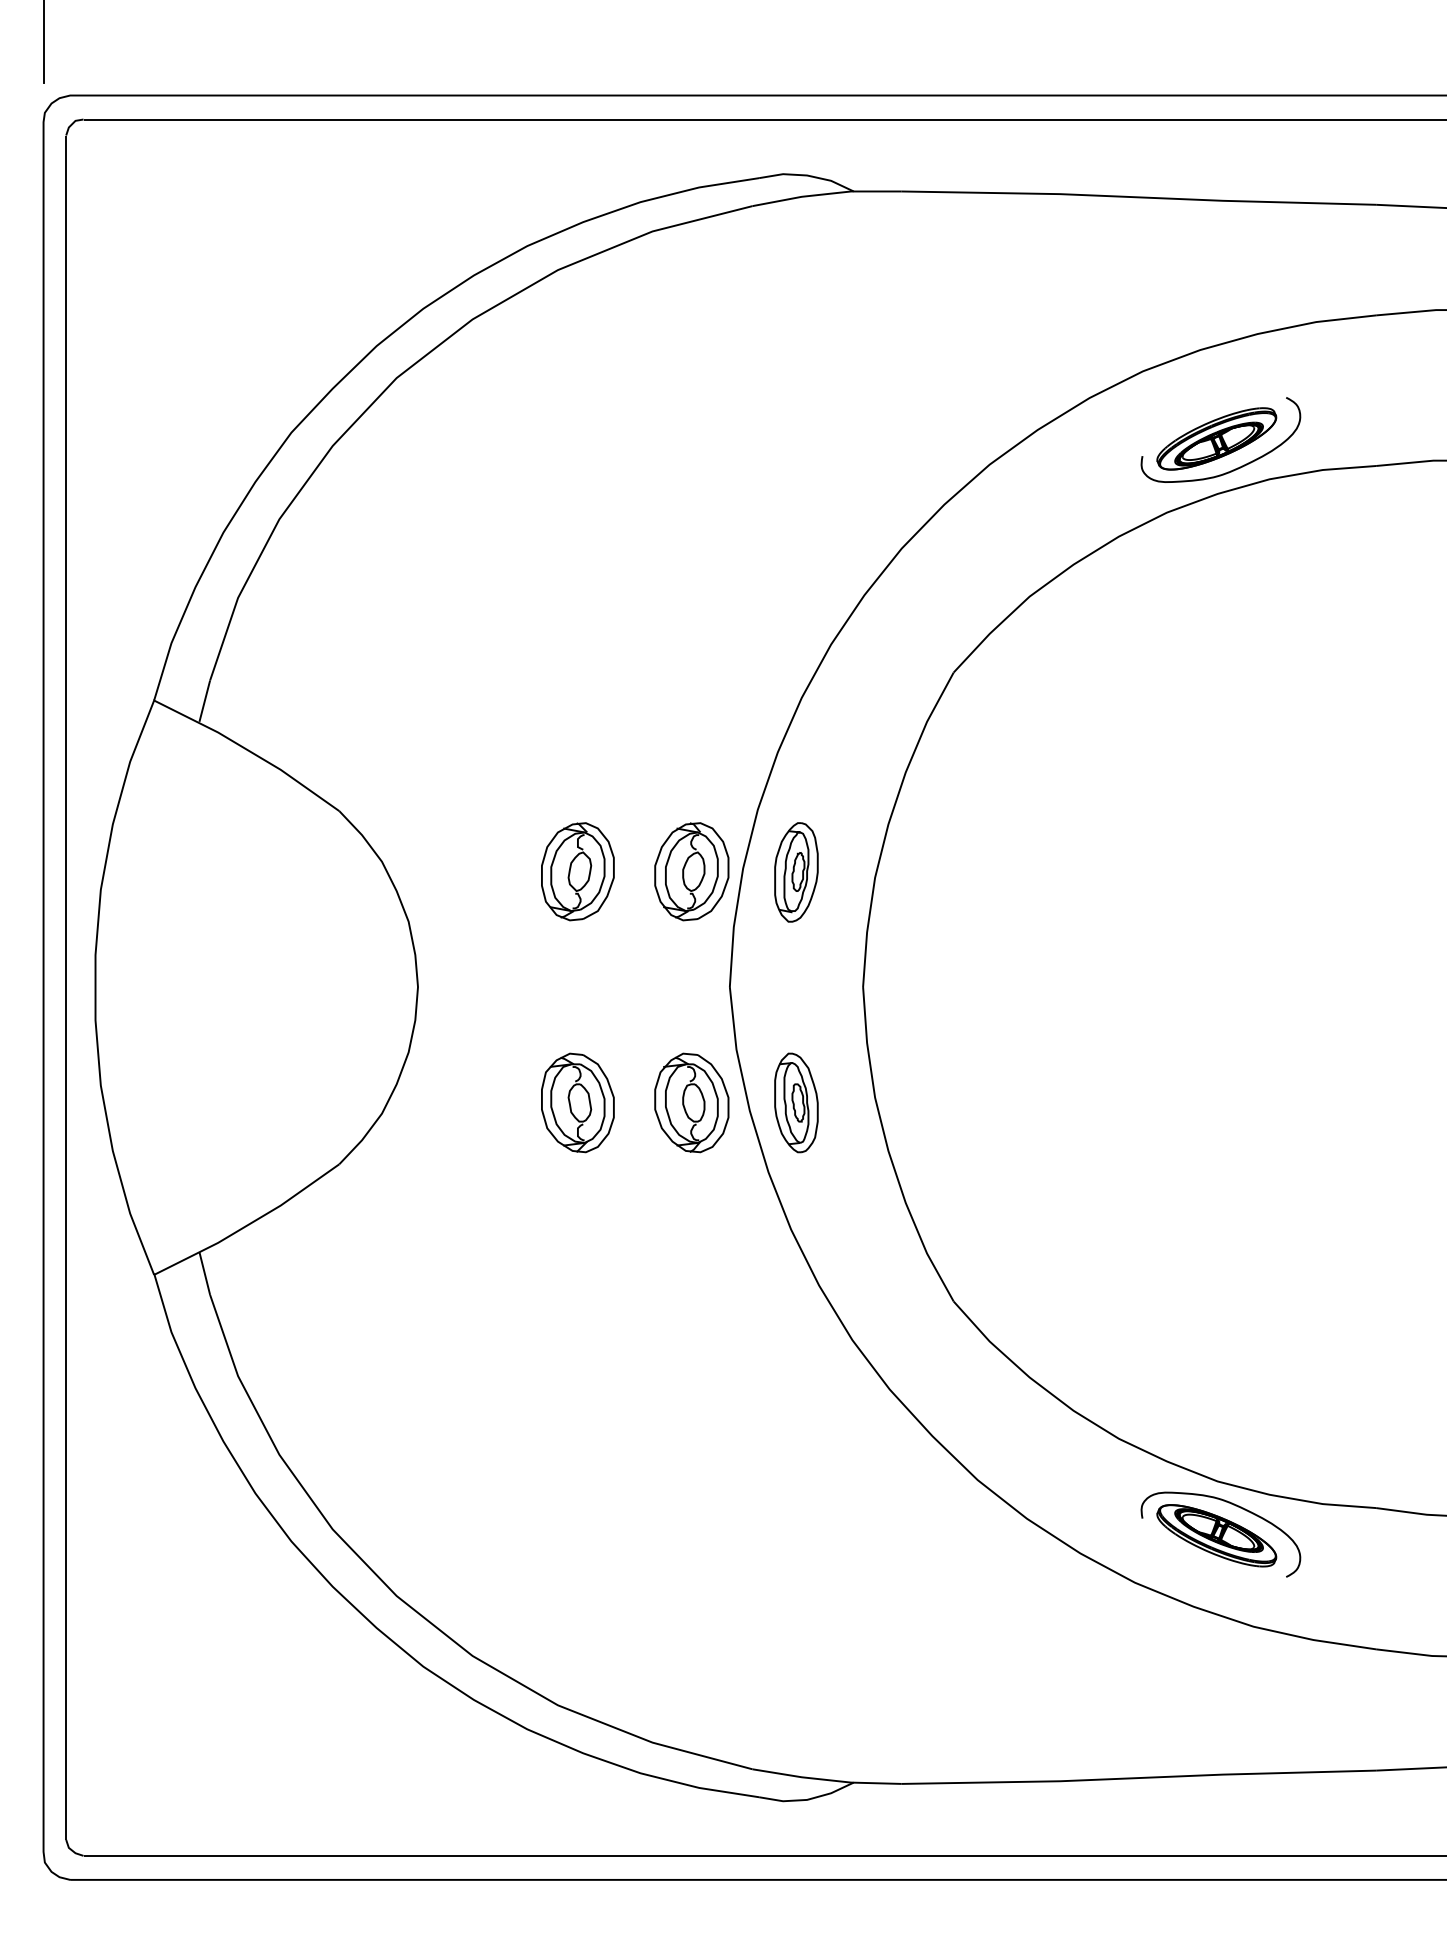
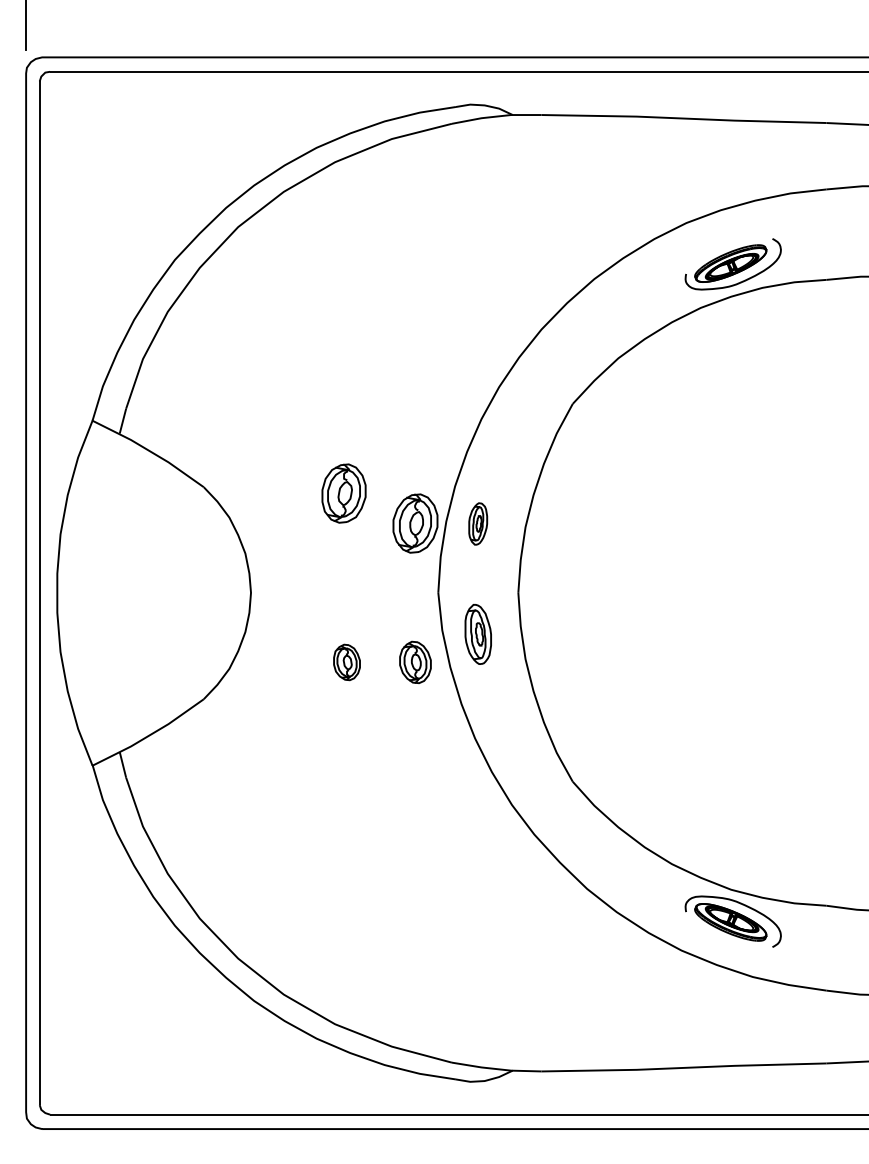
part: (576, 871) -> (343, 493), moved
part: (795, 871) -> (477, 523), size x0.7
part: (576, 1103) -> (346, 662), size x0.6
part: (691, 1103) -> (415, 662), size x0.7
part: (795, 1103) -> (477, 634), moved

